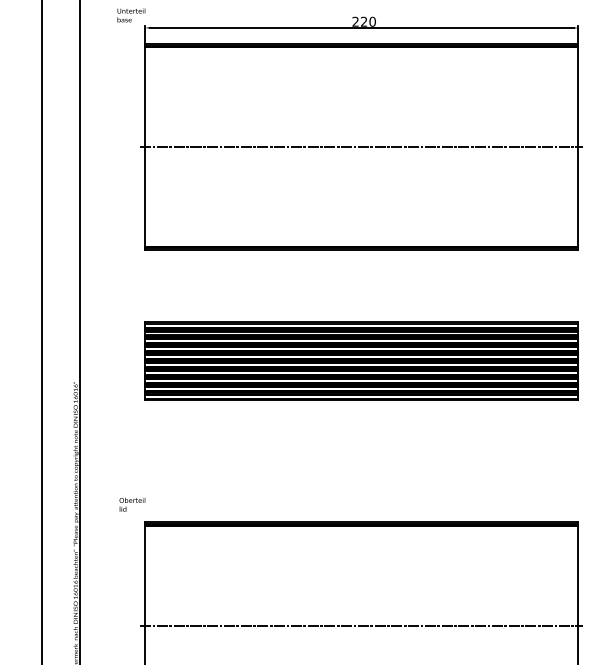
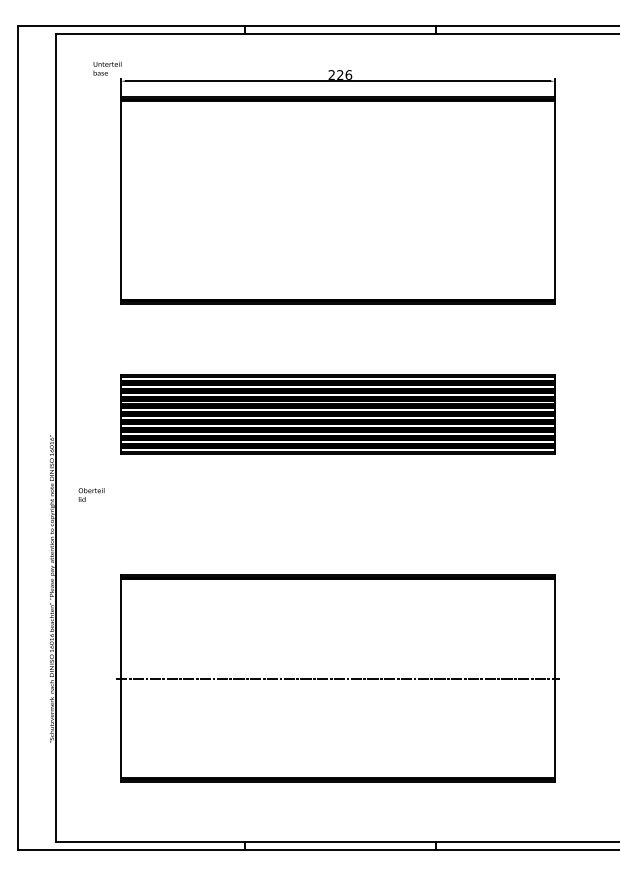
text: (372, 21) -> (348, 74), 220 -> 226
line: (361, 147) -> (337, 200), removed
text: (132, 504) -> (91, 494), moved

